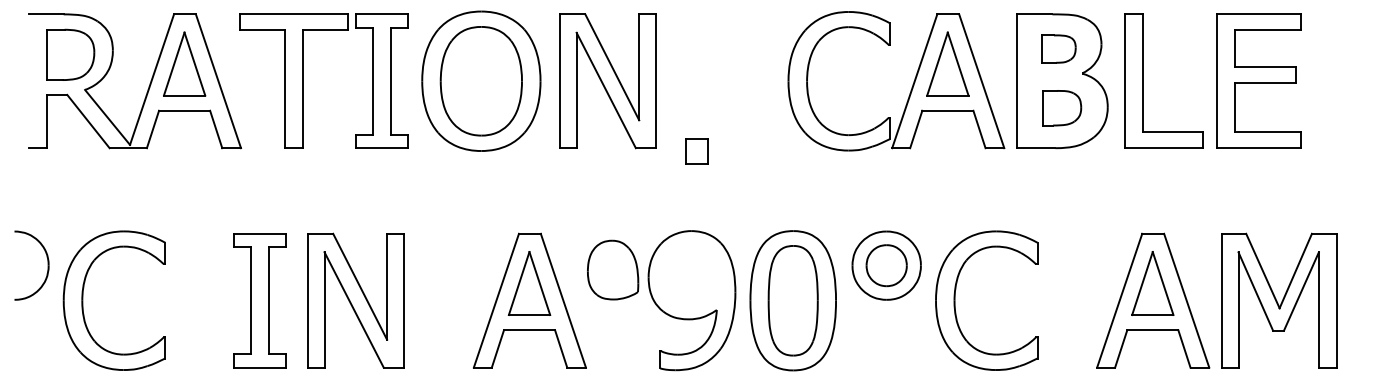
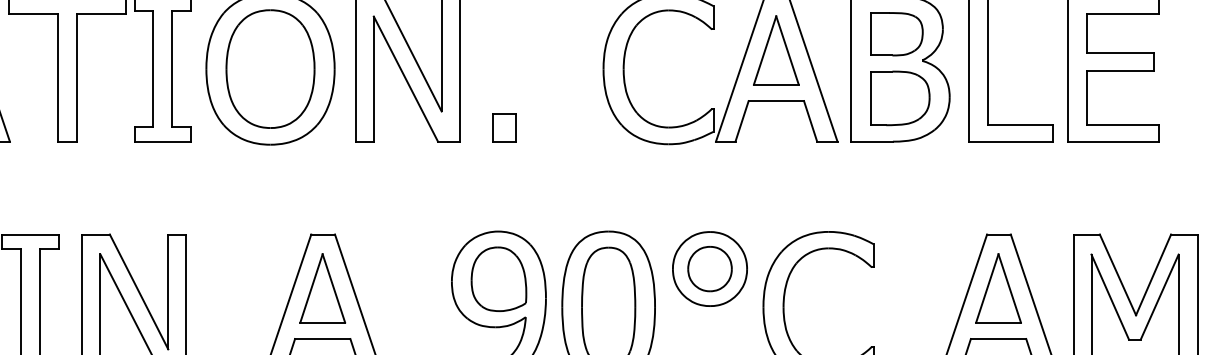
part: (1058, 48) -> (896, 33), size x1.43
part: (1062, 107) -> (900, 97), size x1.43
part: (696, 151) -> (503, 127), moved
part: (613, 269) -> (499, 278), moved

